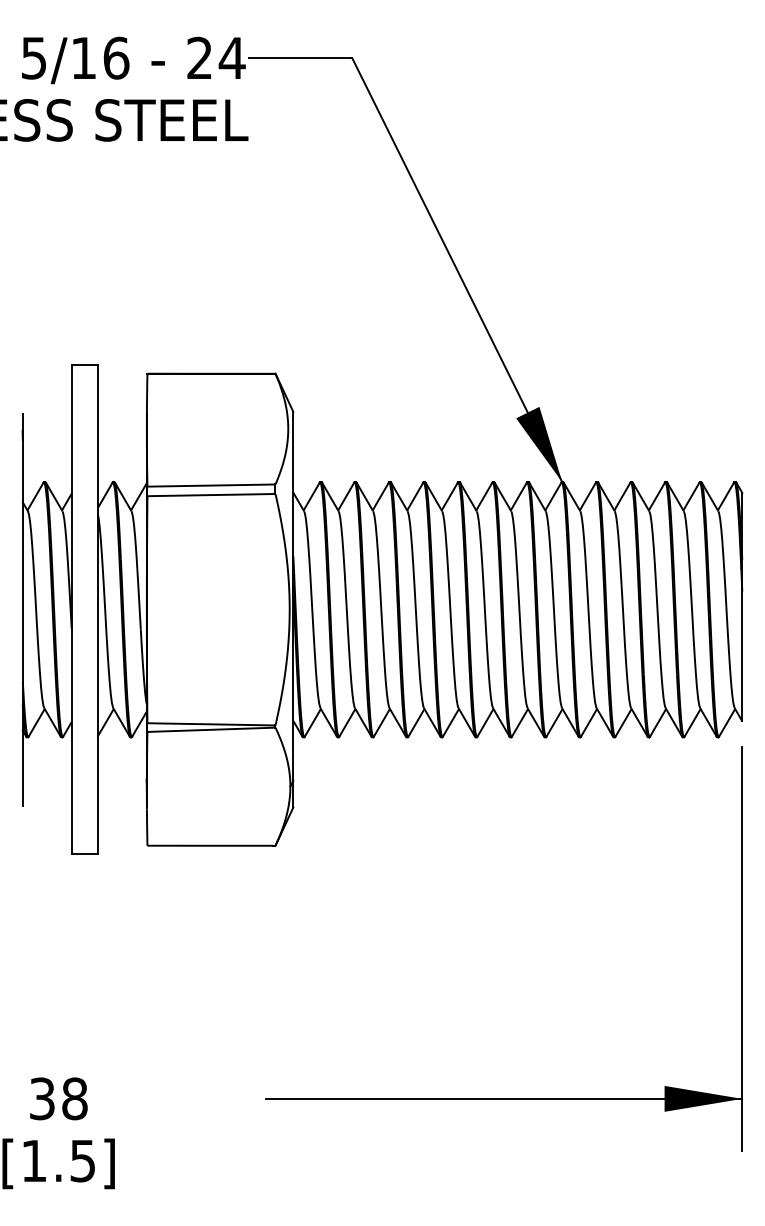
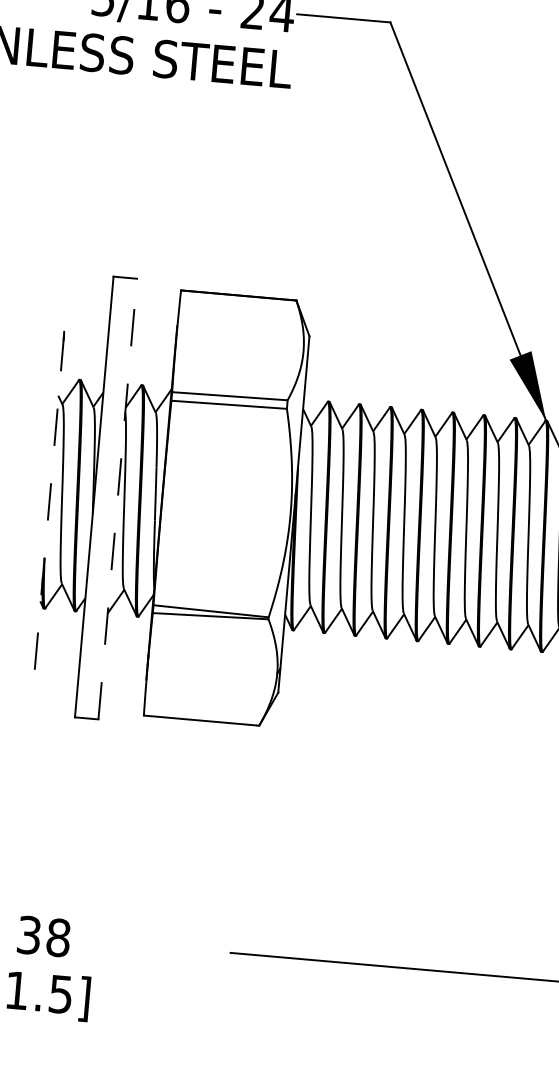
line: (22, 609) -> (49, 492), solid -> dashed
line: (97, 609) -> (117, 498), solid -> dashed

